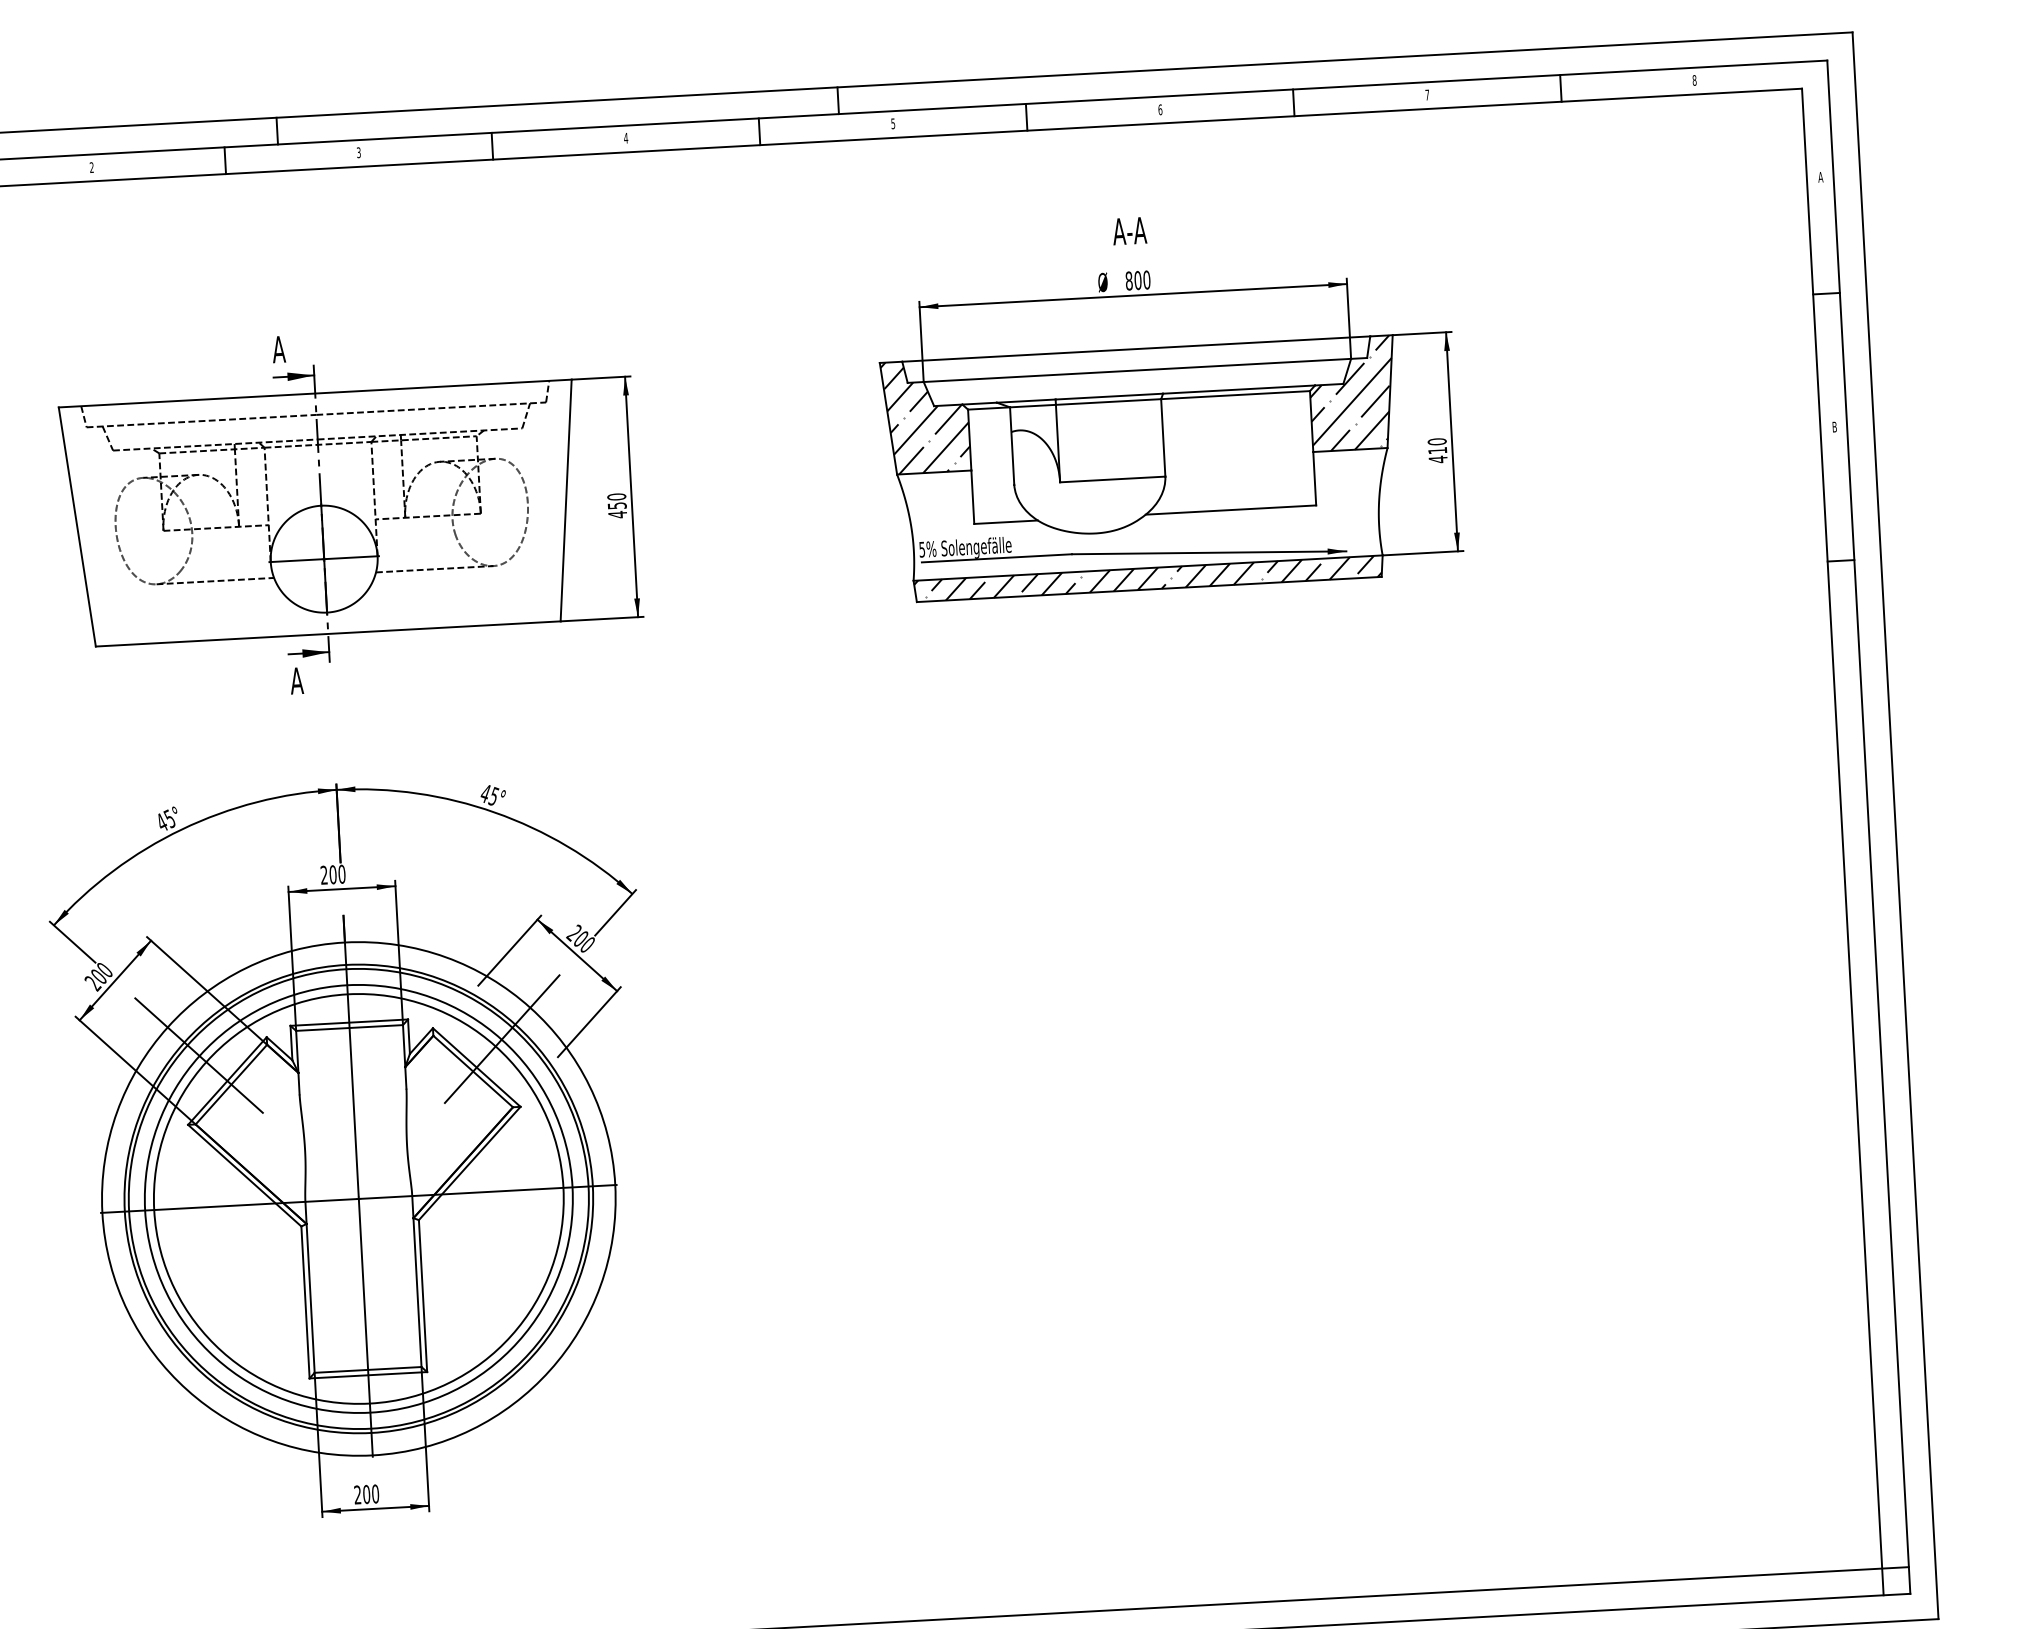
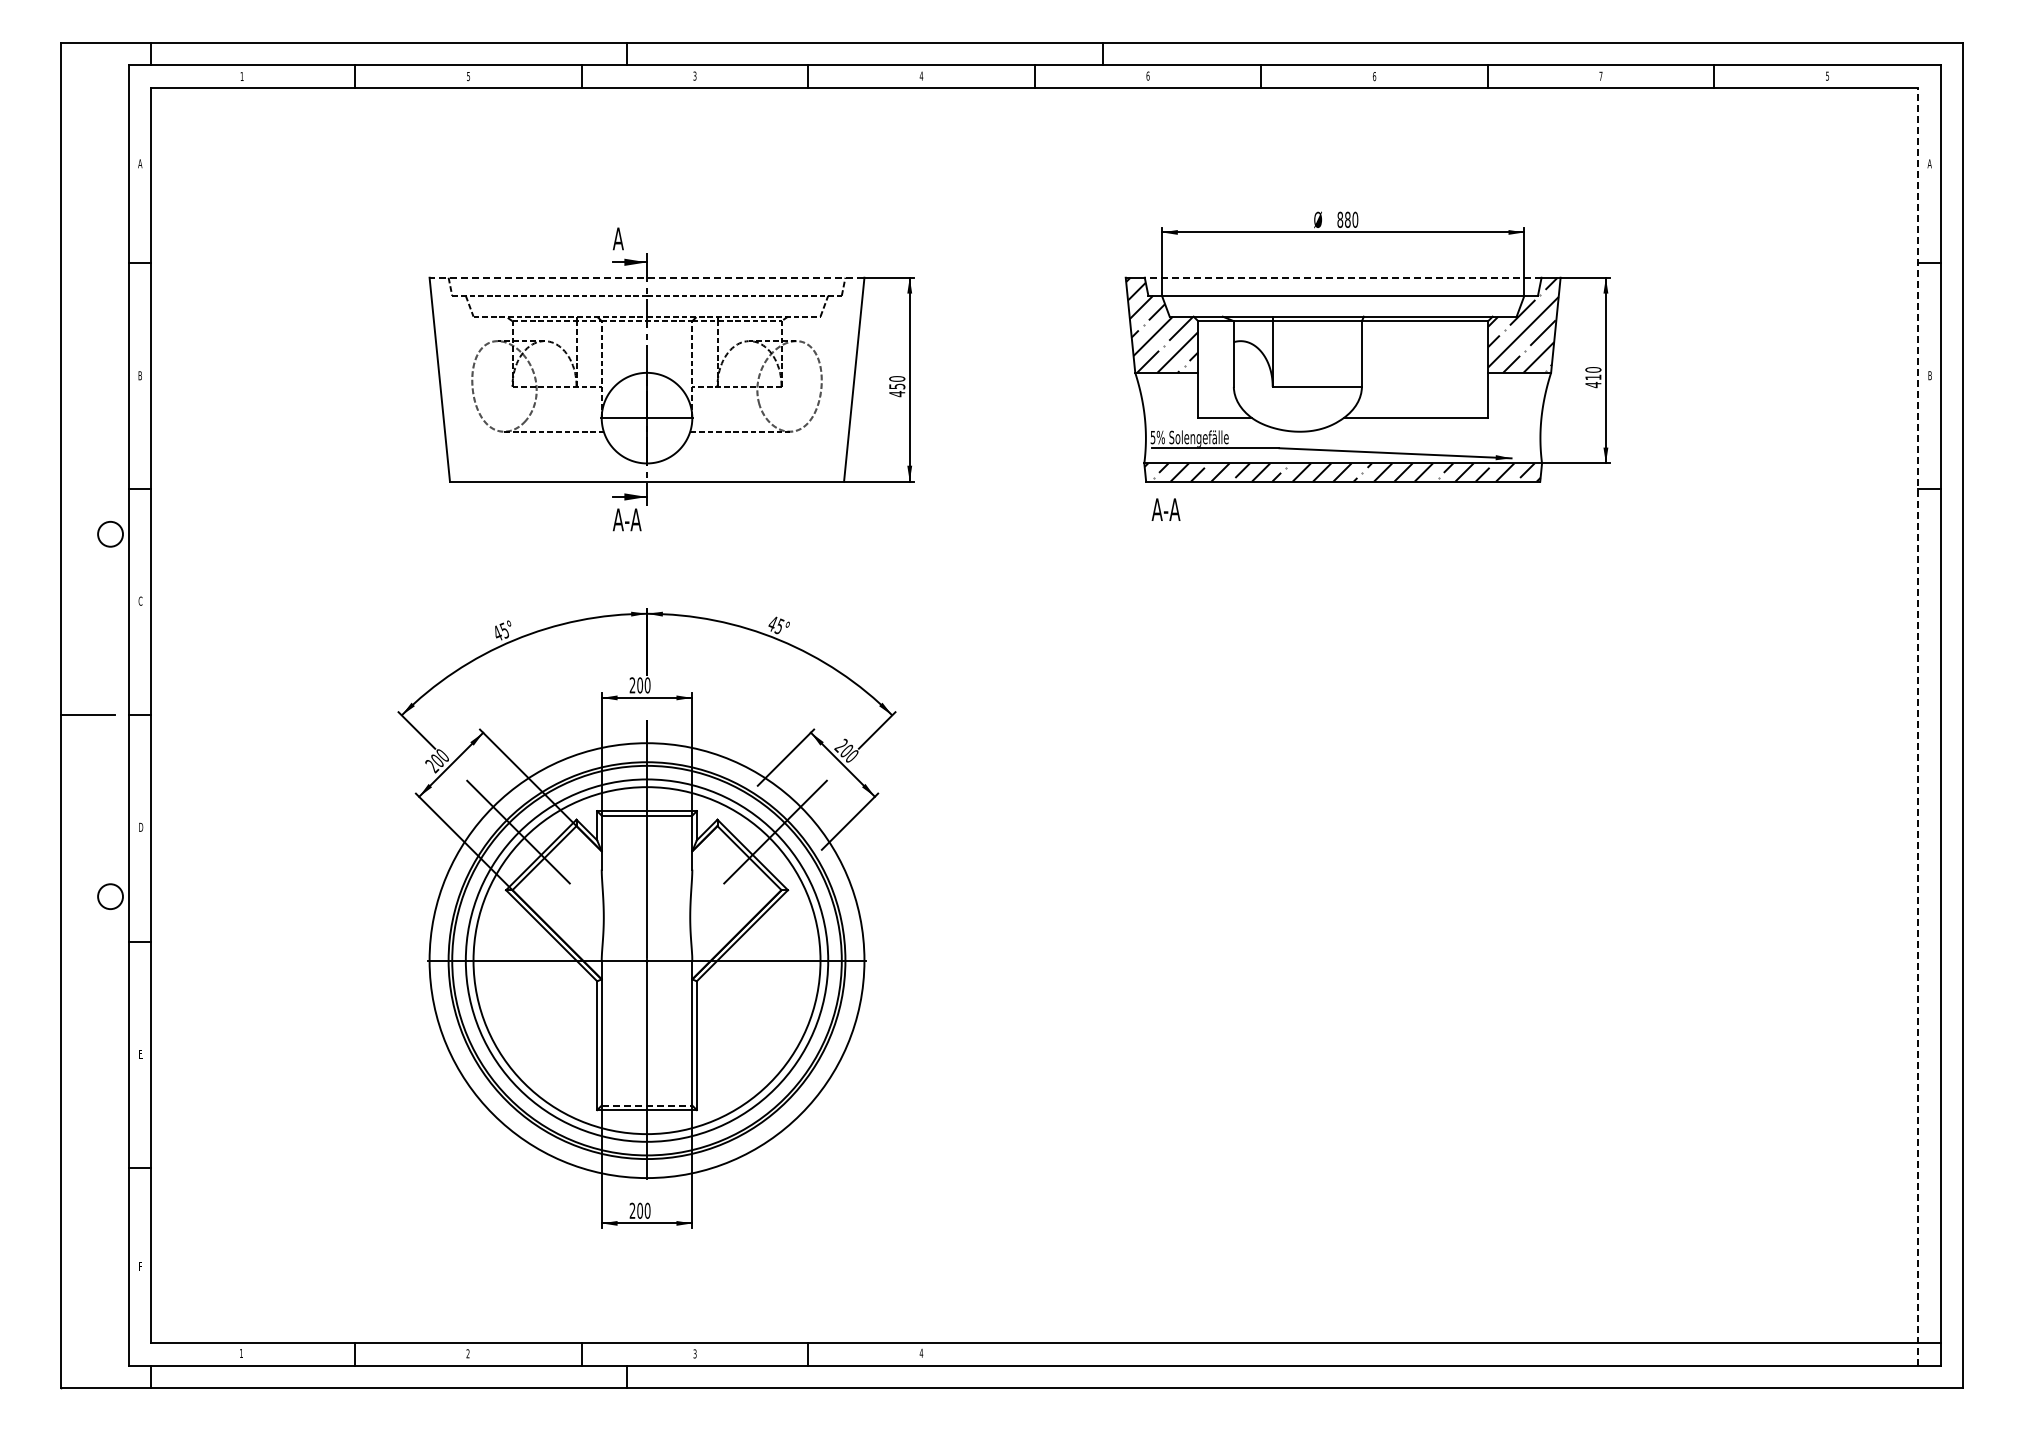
text: (1694, 79) -> (1827, 75), 8 -> 5
text: (892, 123) -> (1147, 75), 5 -> 6
text: (91, 167) -> (468, 76), 2 -> 5
text: (1129, 230) -> (1165, 509), moved
text: (1137, 280) -> (1347, 219), 800 -> 880
line: (1135, 348) -> (1342, 277), solid -> dashed
line: (314, 393) -> (646, 277), solid -> dashed
text: (314, 679) -> (633, 519), A -> A-A
line: (1842, 841) -> (1917, 726), solid -> dashed
line: (368, 1369) -> (647, 1105), solid -> dashed

